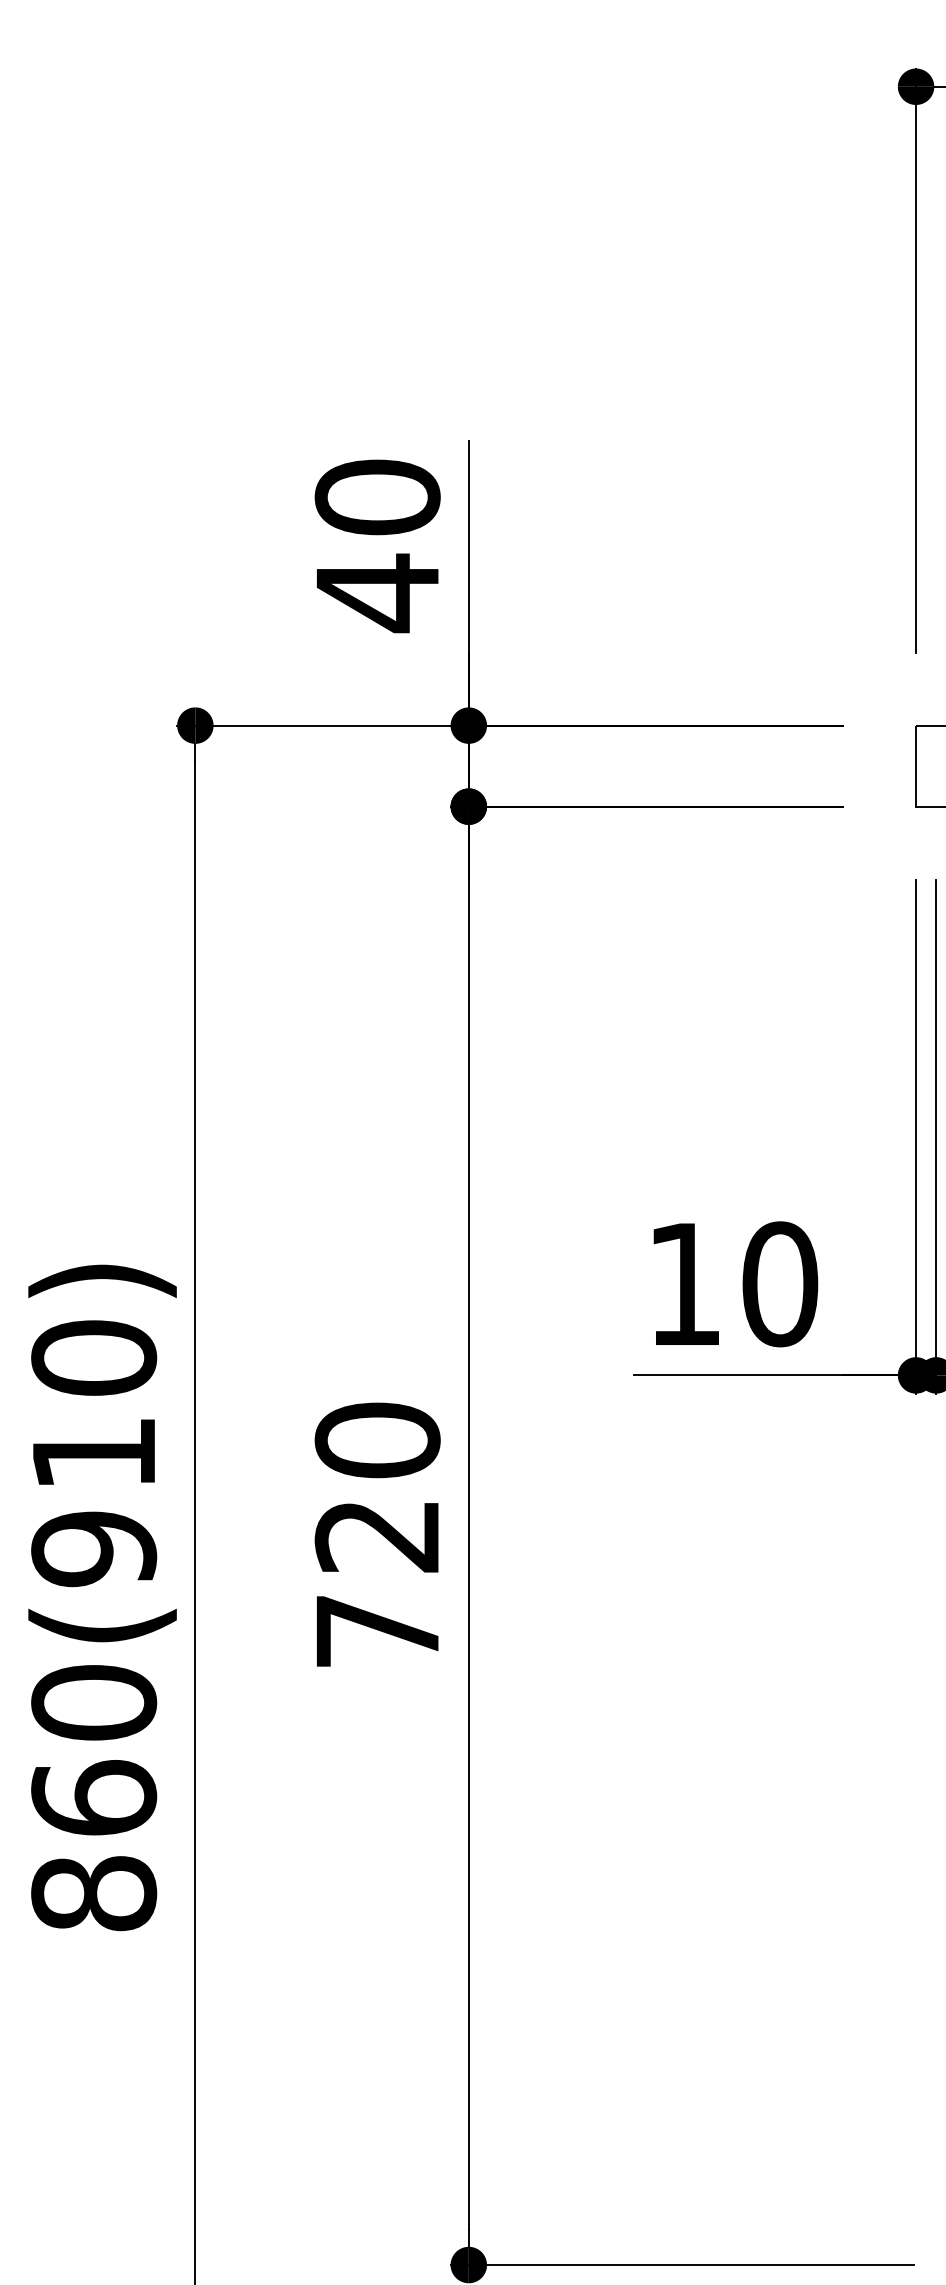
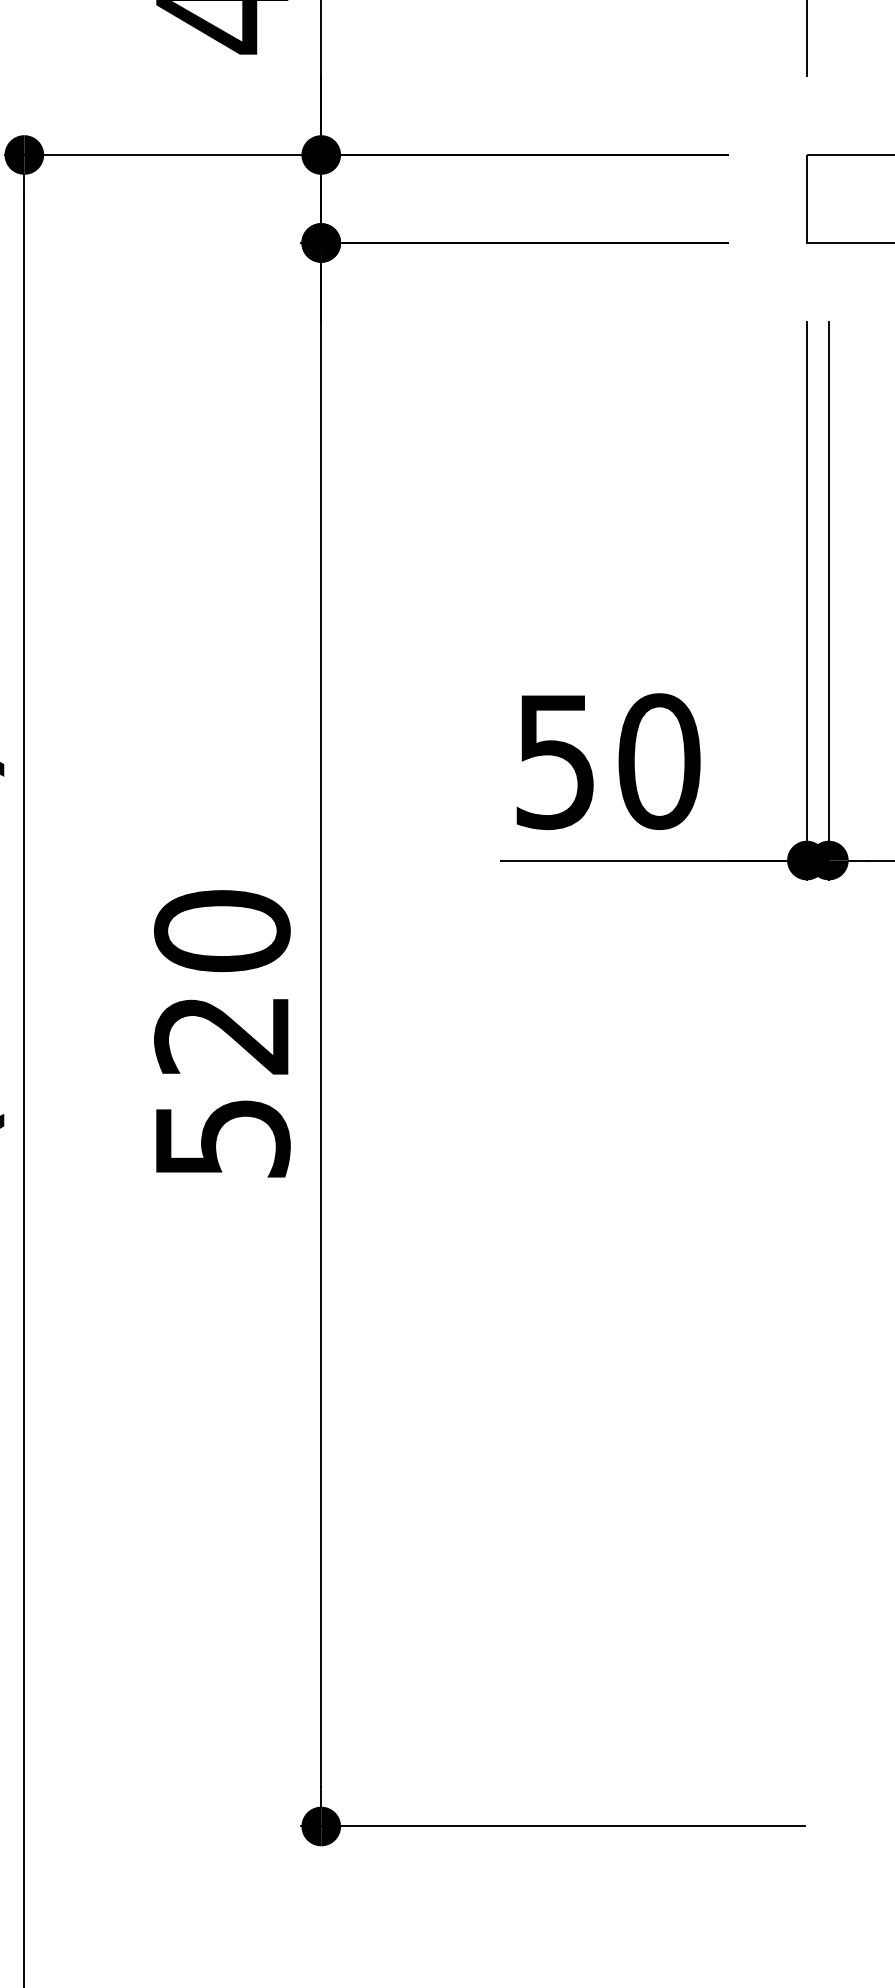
text: (684, 1285) -> (555, 762), 10 -> 50
text: (378, 1631) -> (223, 1138), 720 -> 520

